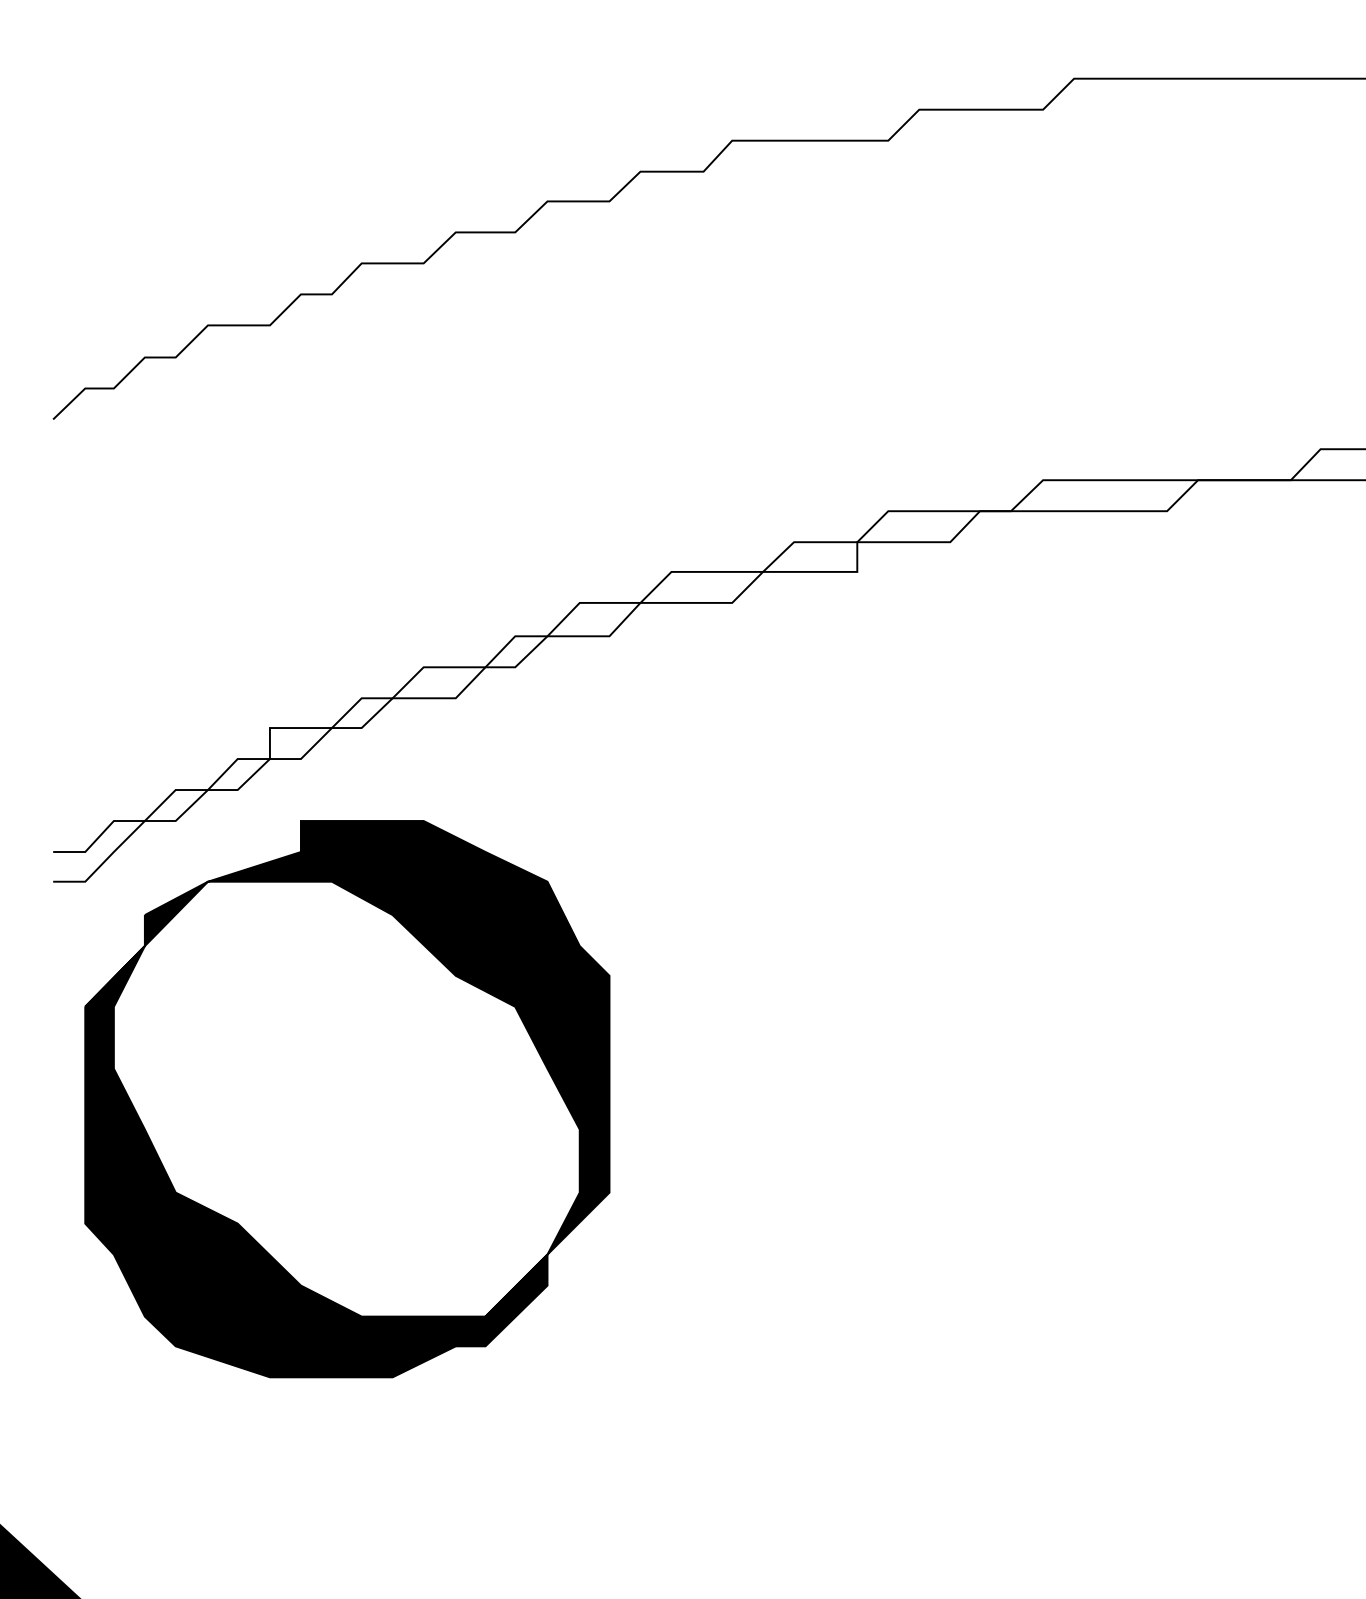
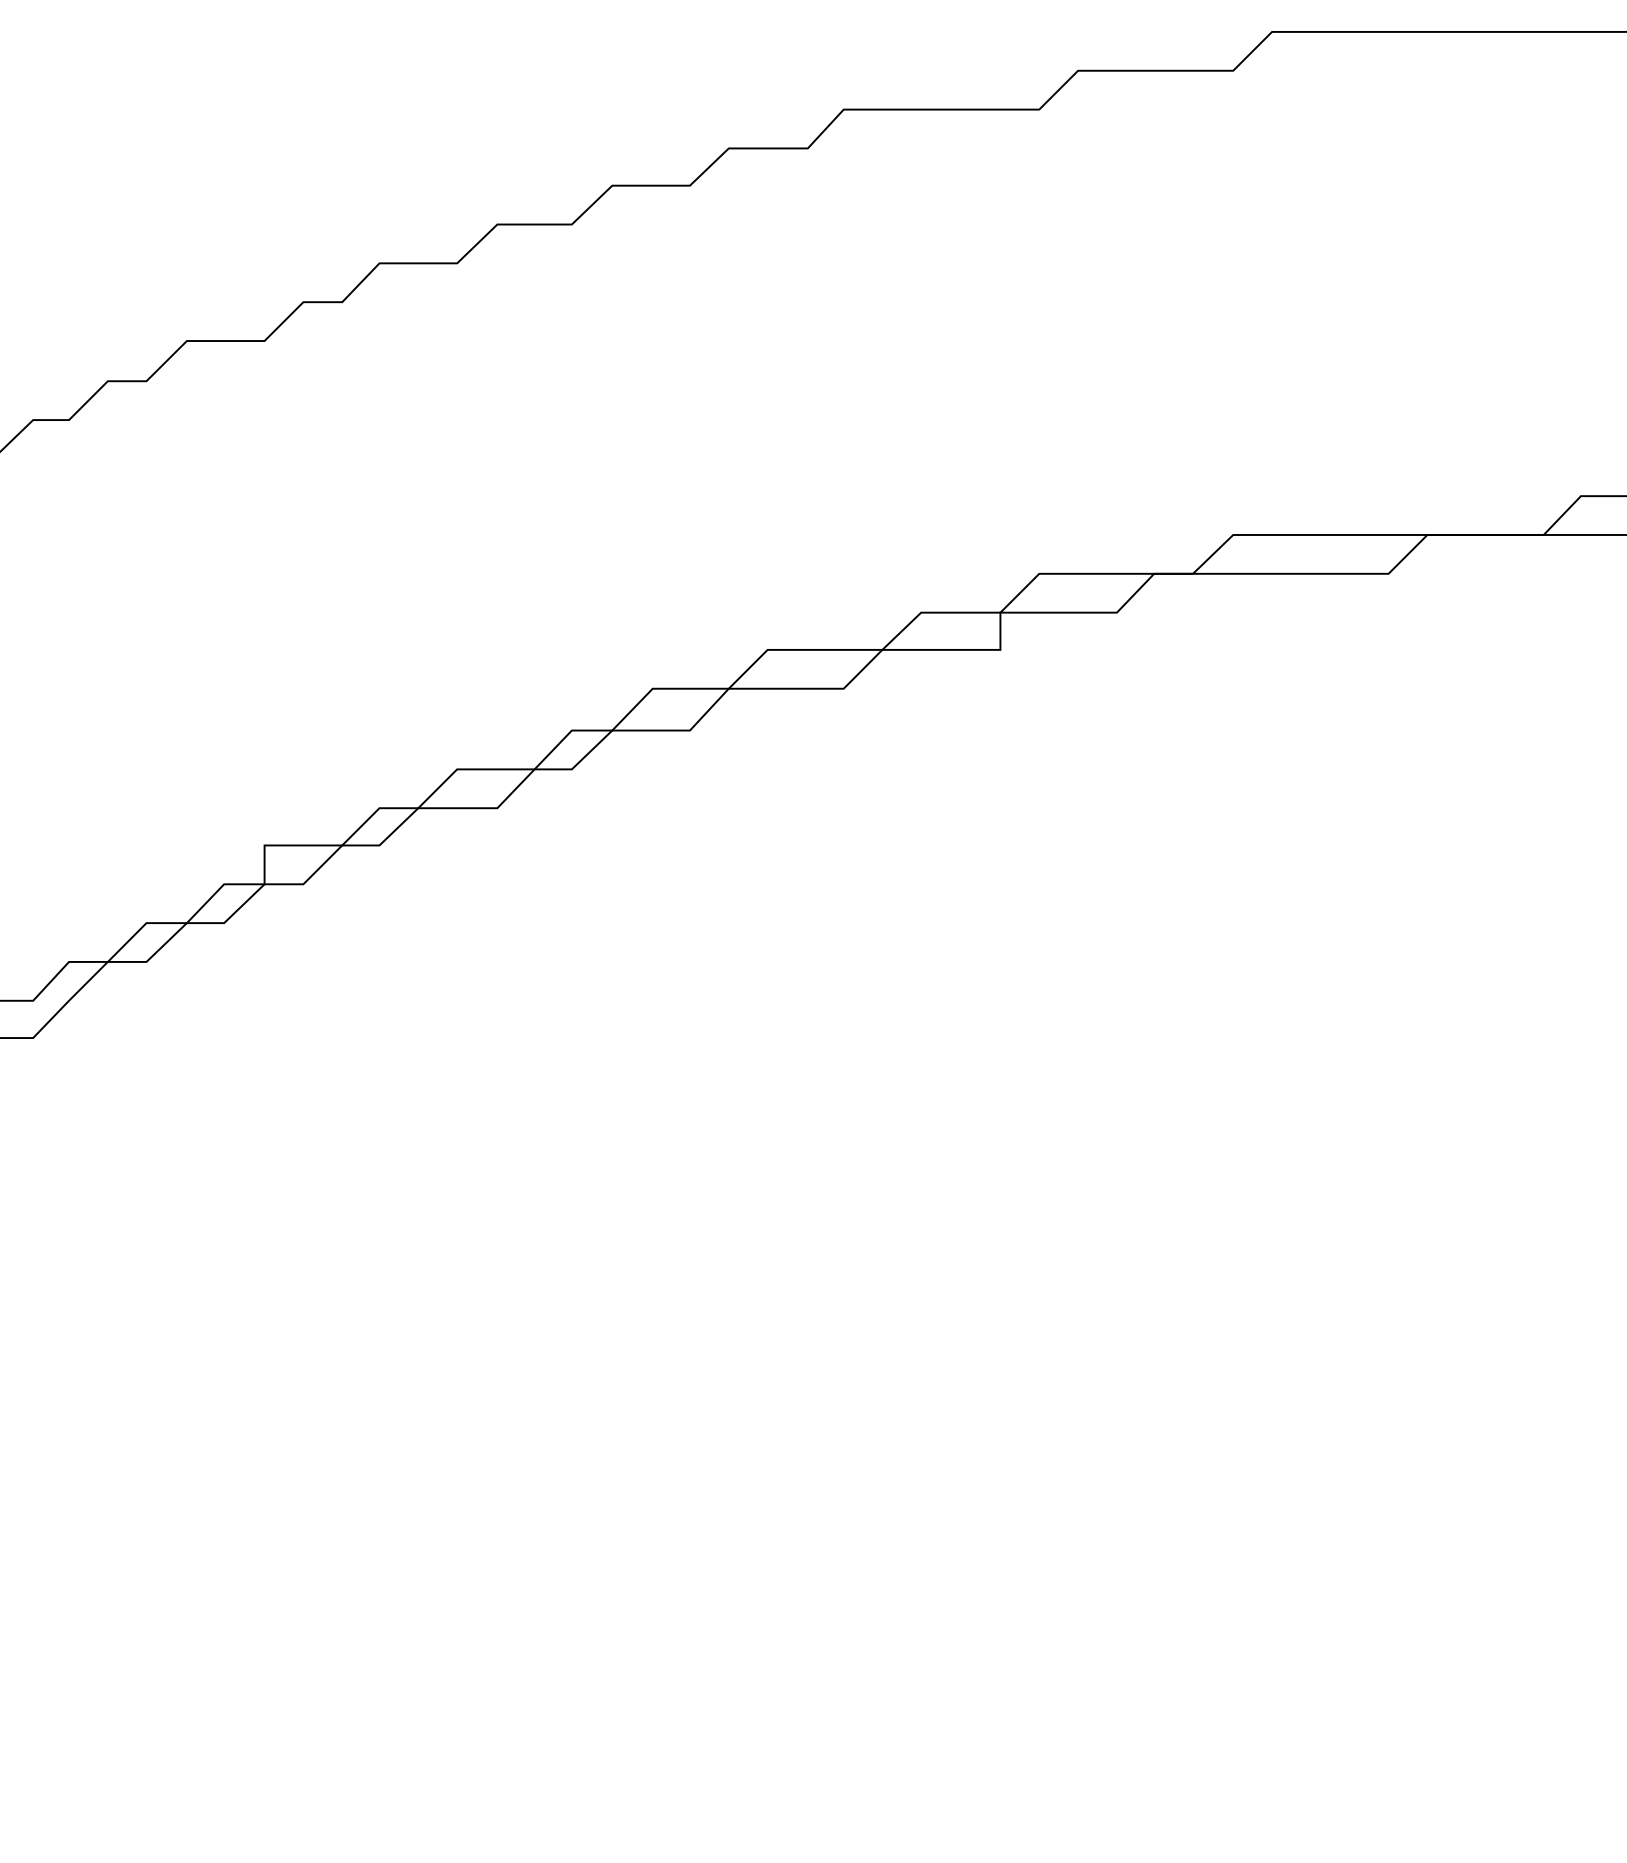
part: (347, 1099) -> (361, 1310), removed

